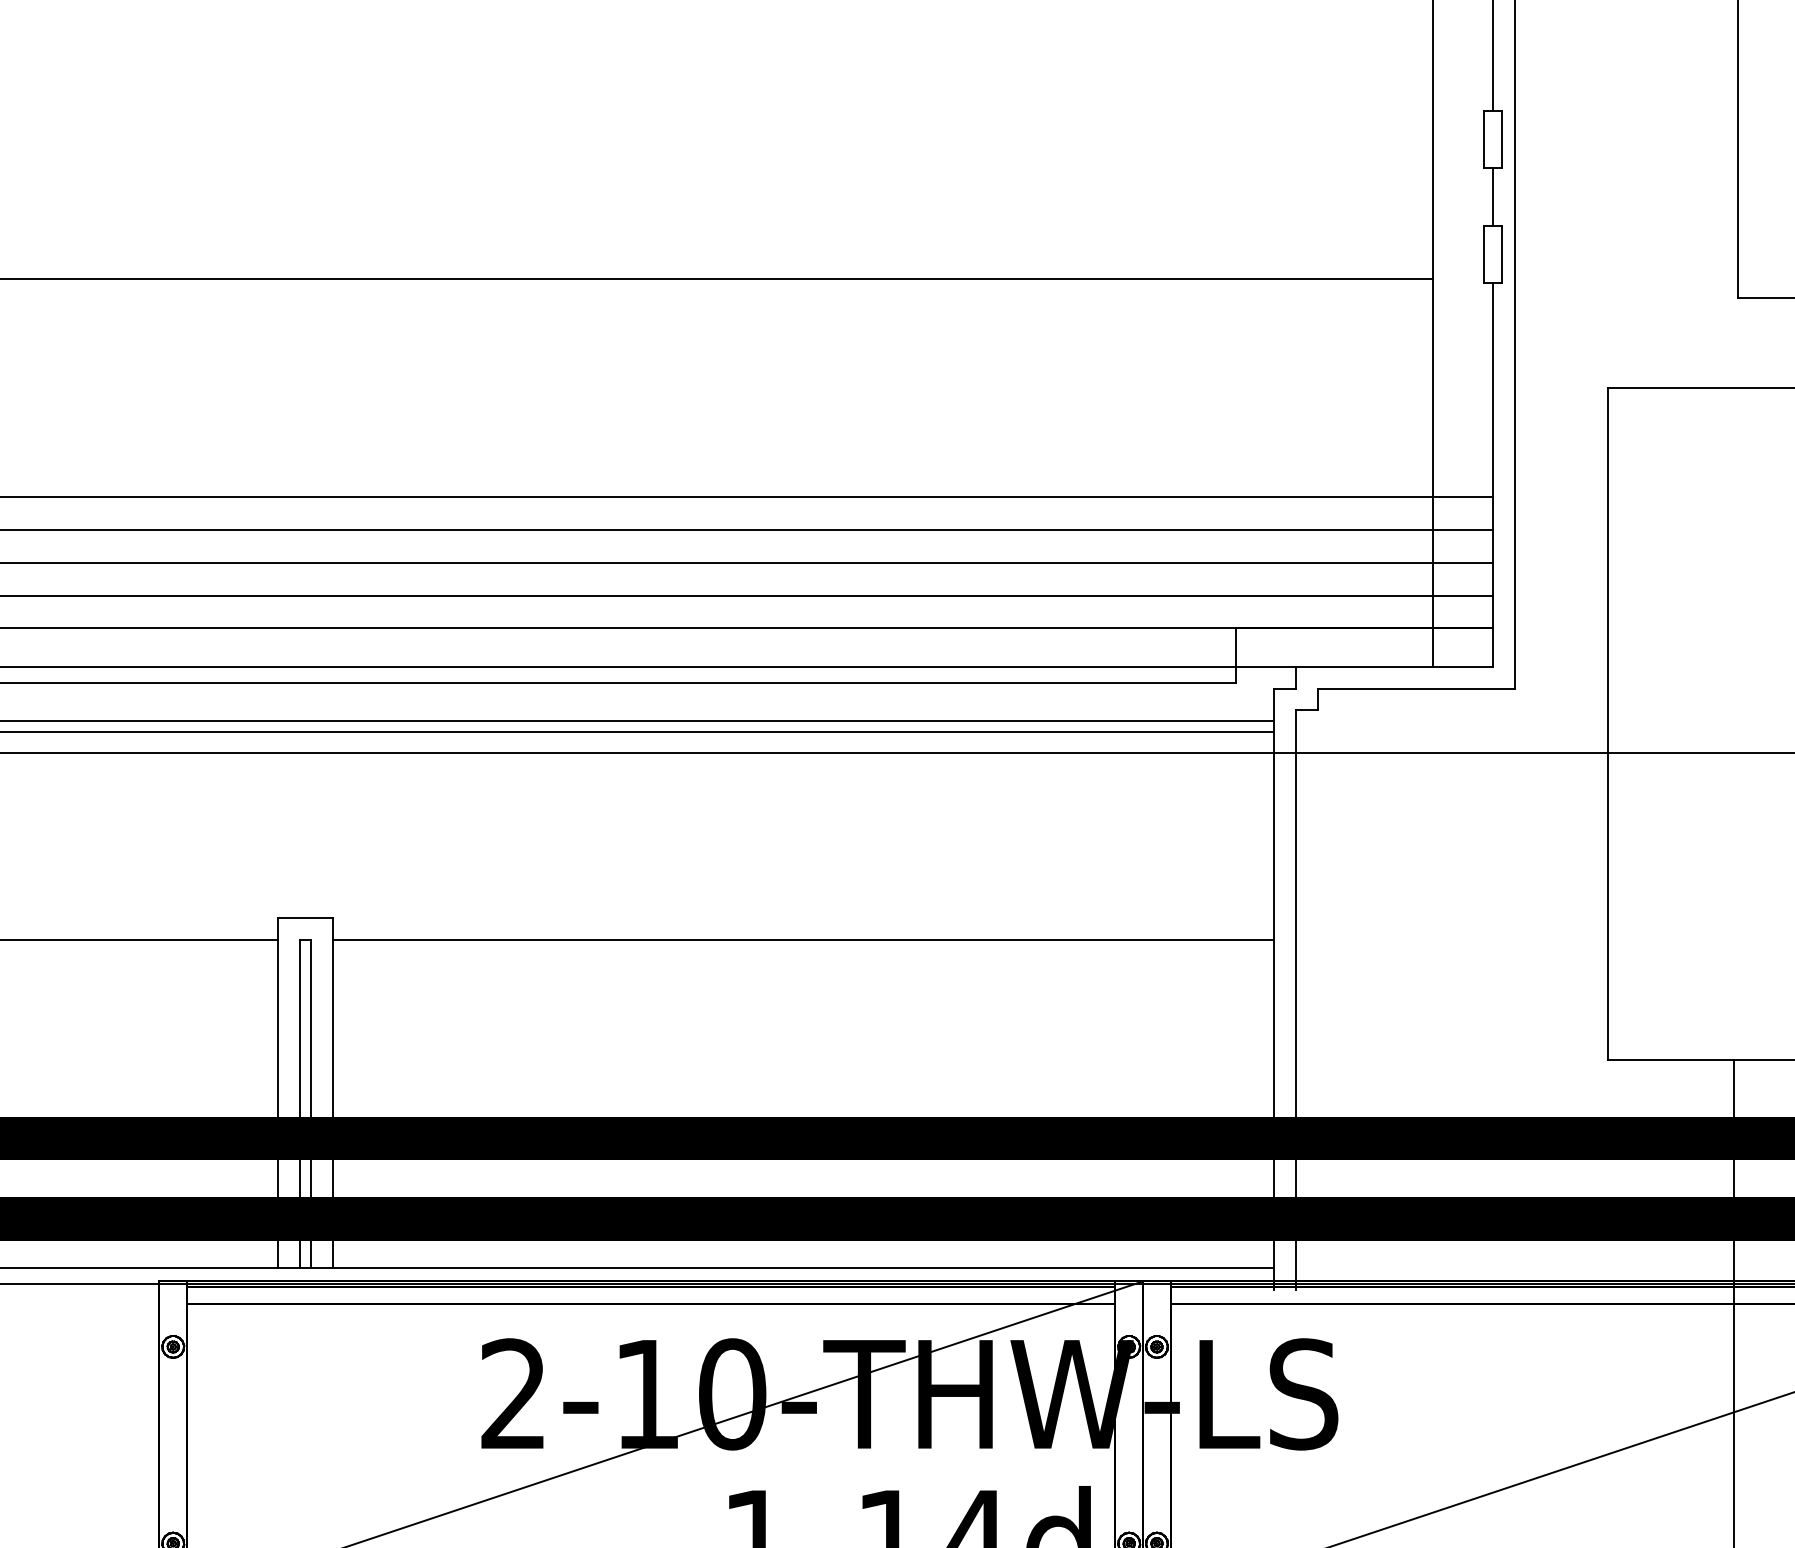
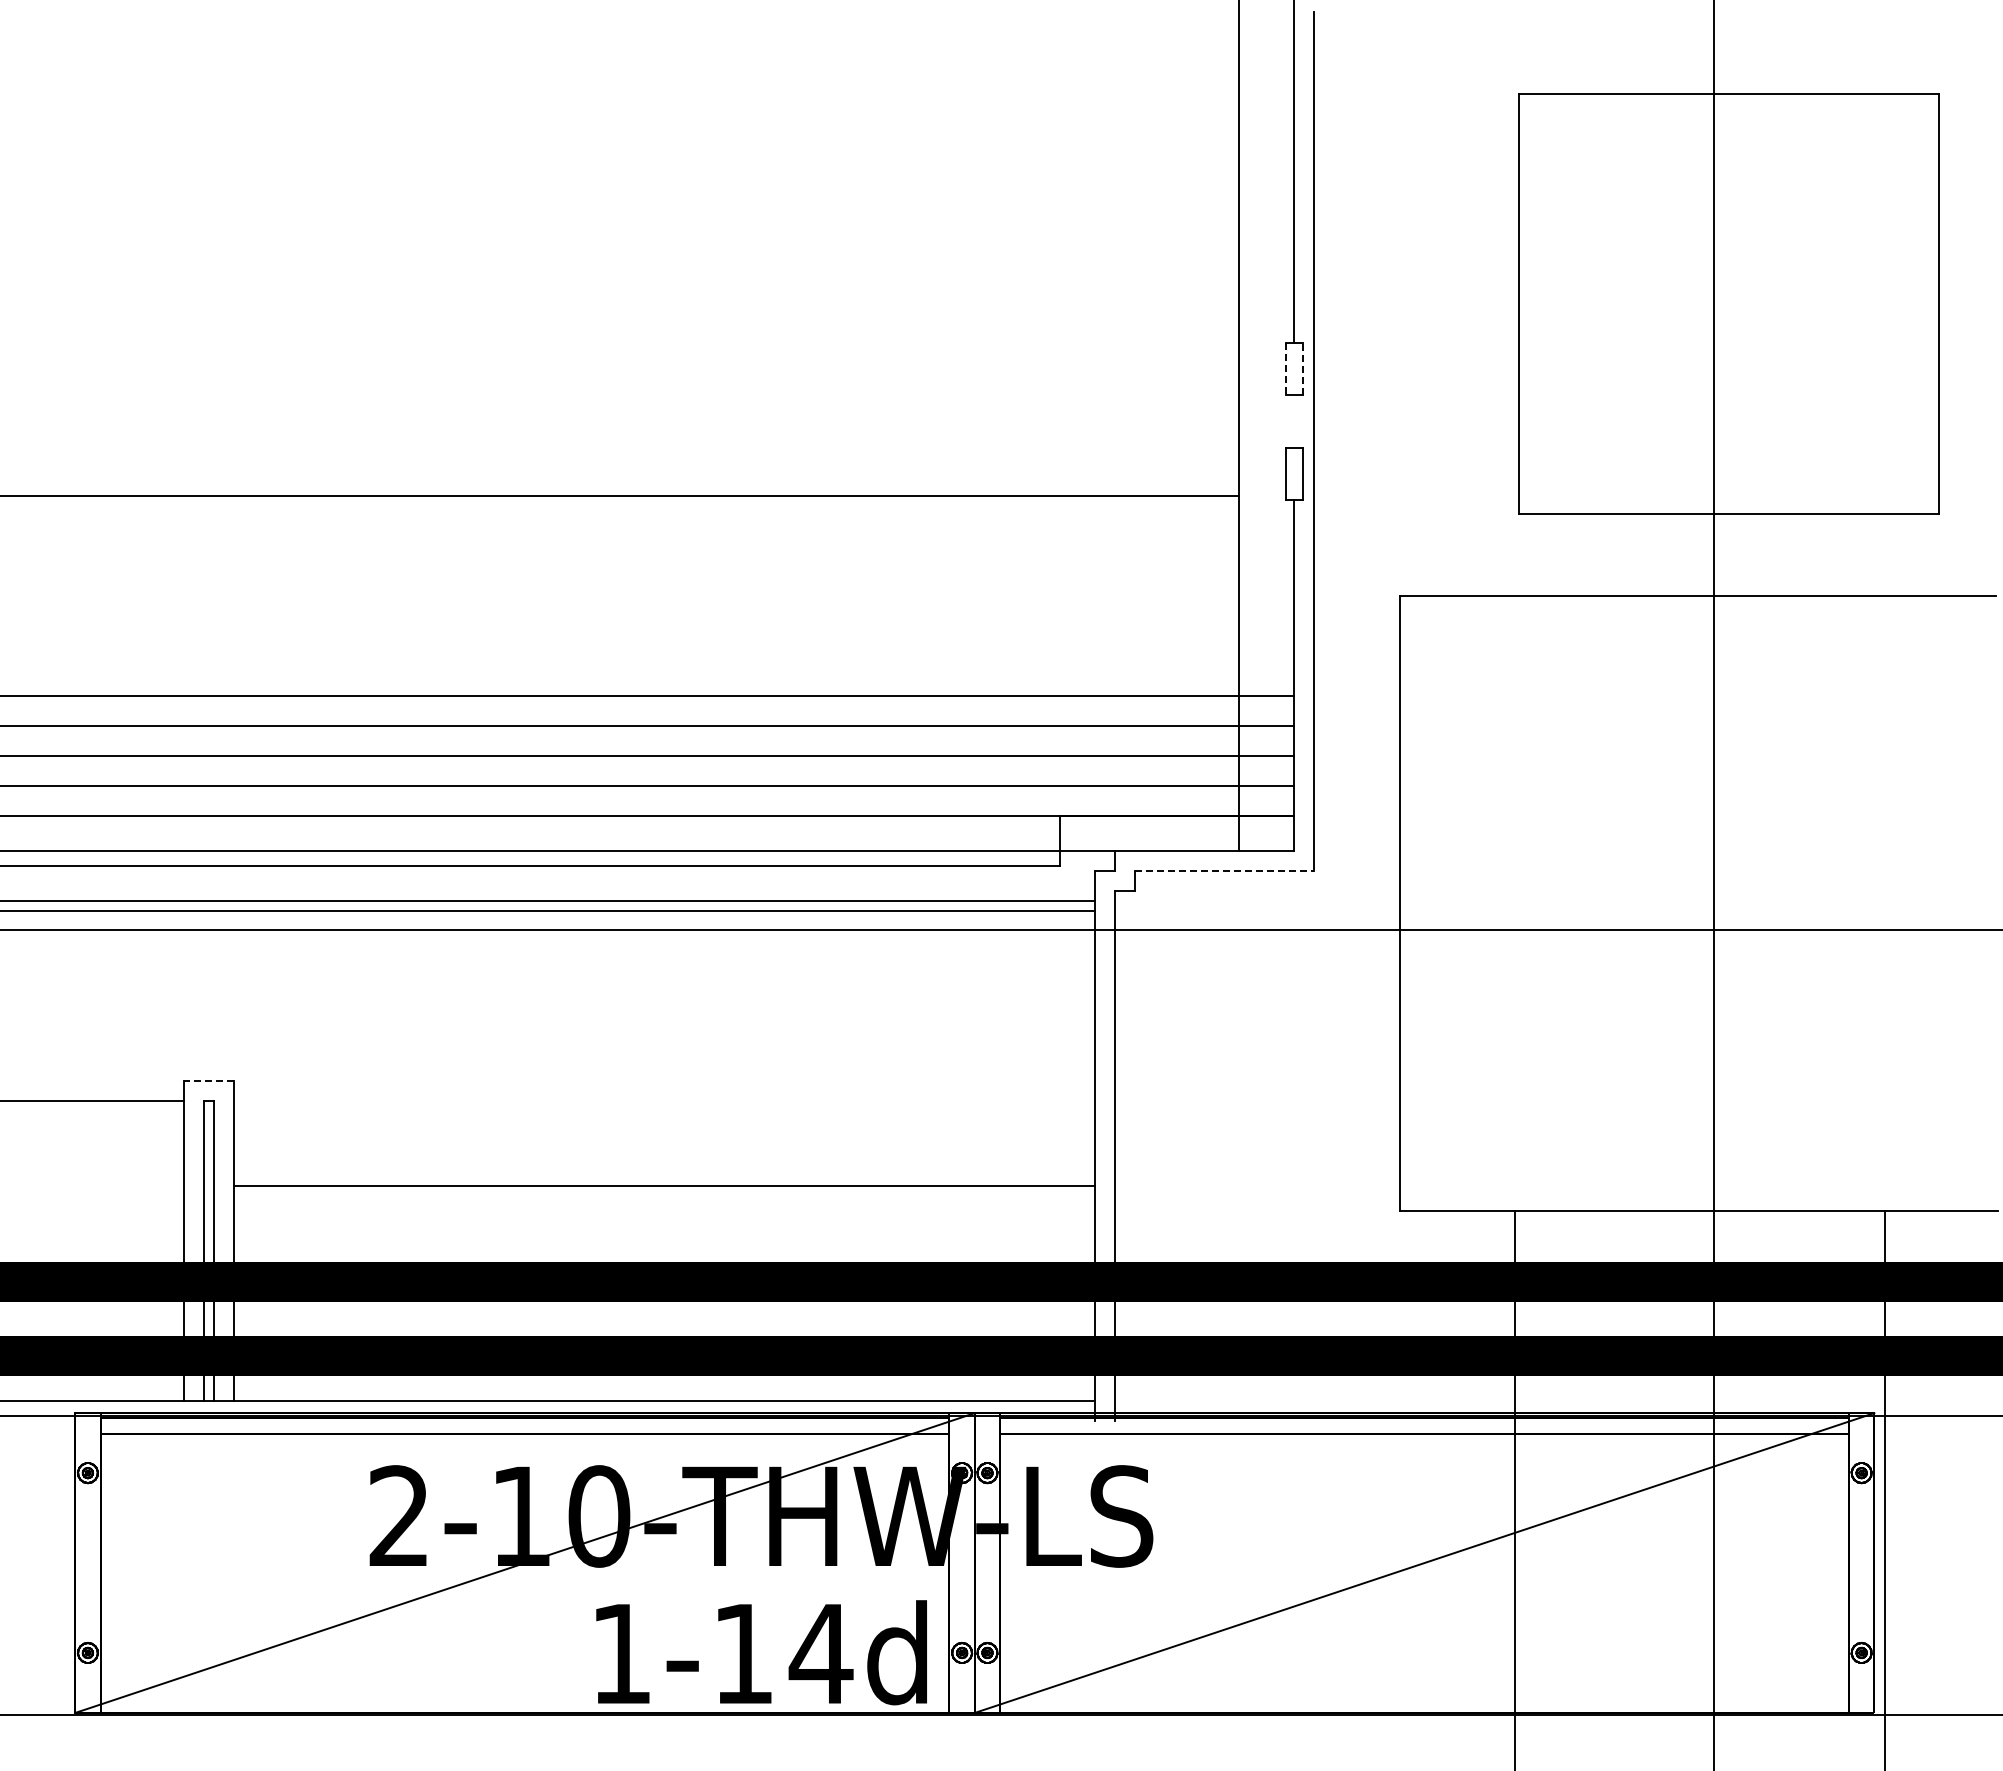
line: (1501, 138) -> (1302, 368), solid -> dashed
line: (1483, 140) -> (1286, 369), solid -> dashed
line: (1492, 196) -> (1294, 421), removed
line: (1416, 689) -> (1224, 871), solid -> dashed
line: (305, 917) -> (208, 1080), solid -> dashed
line: (802, 939) -> (663, 1185), moved

